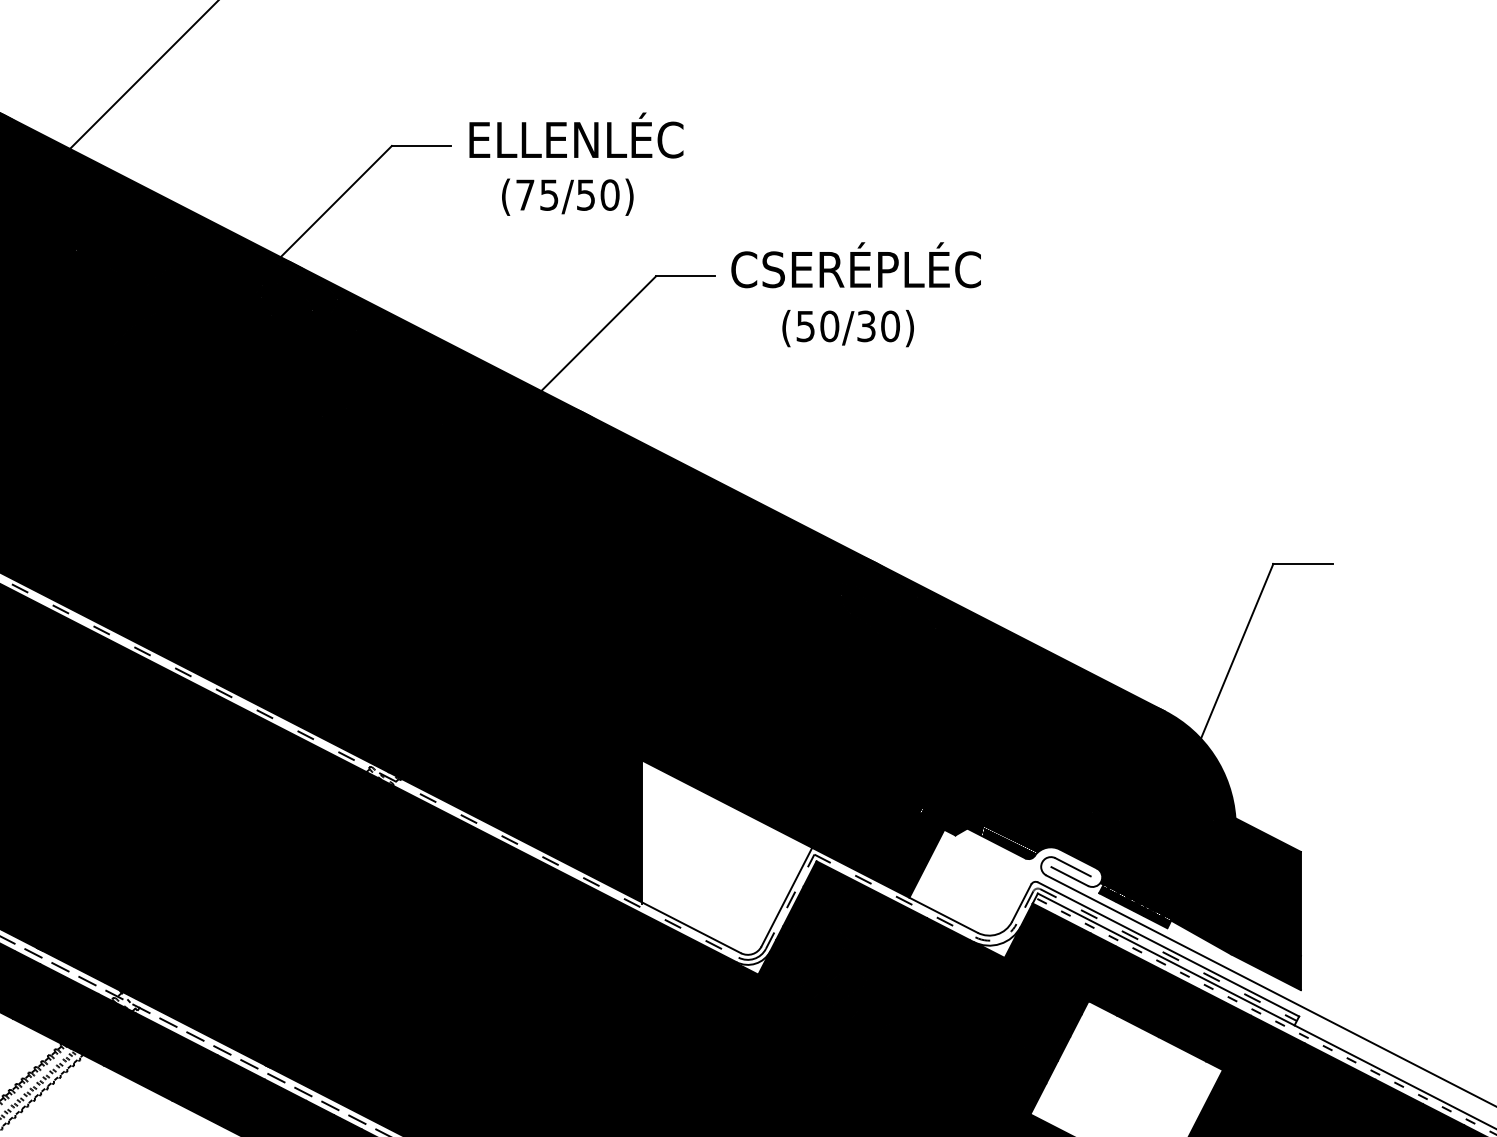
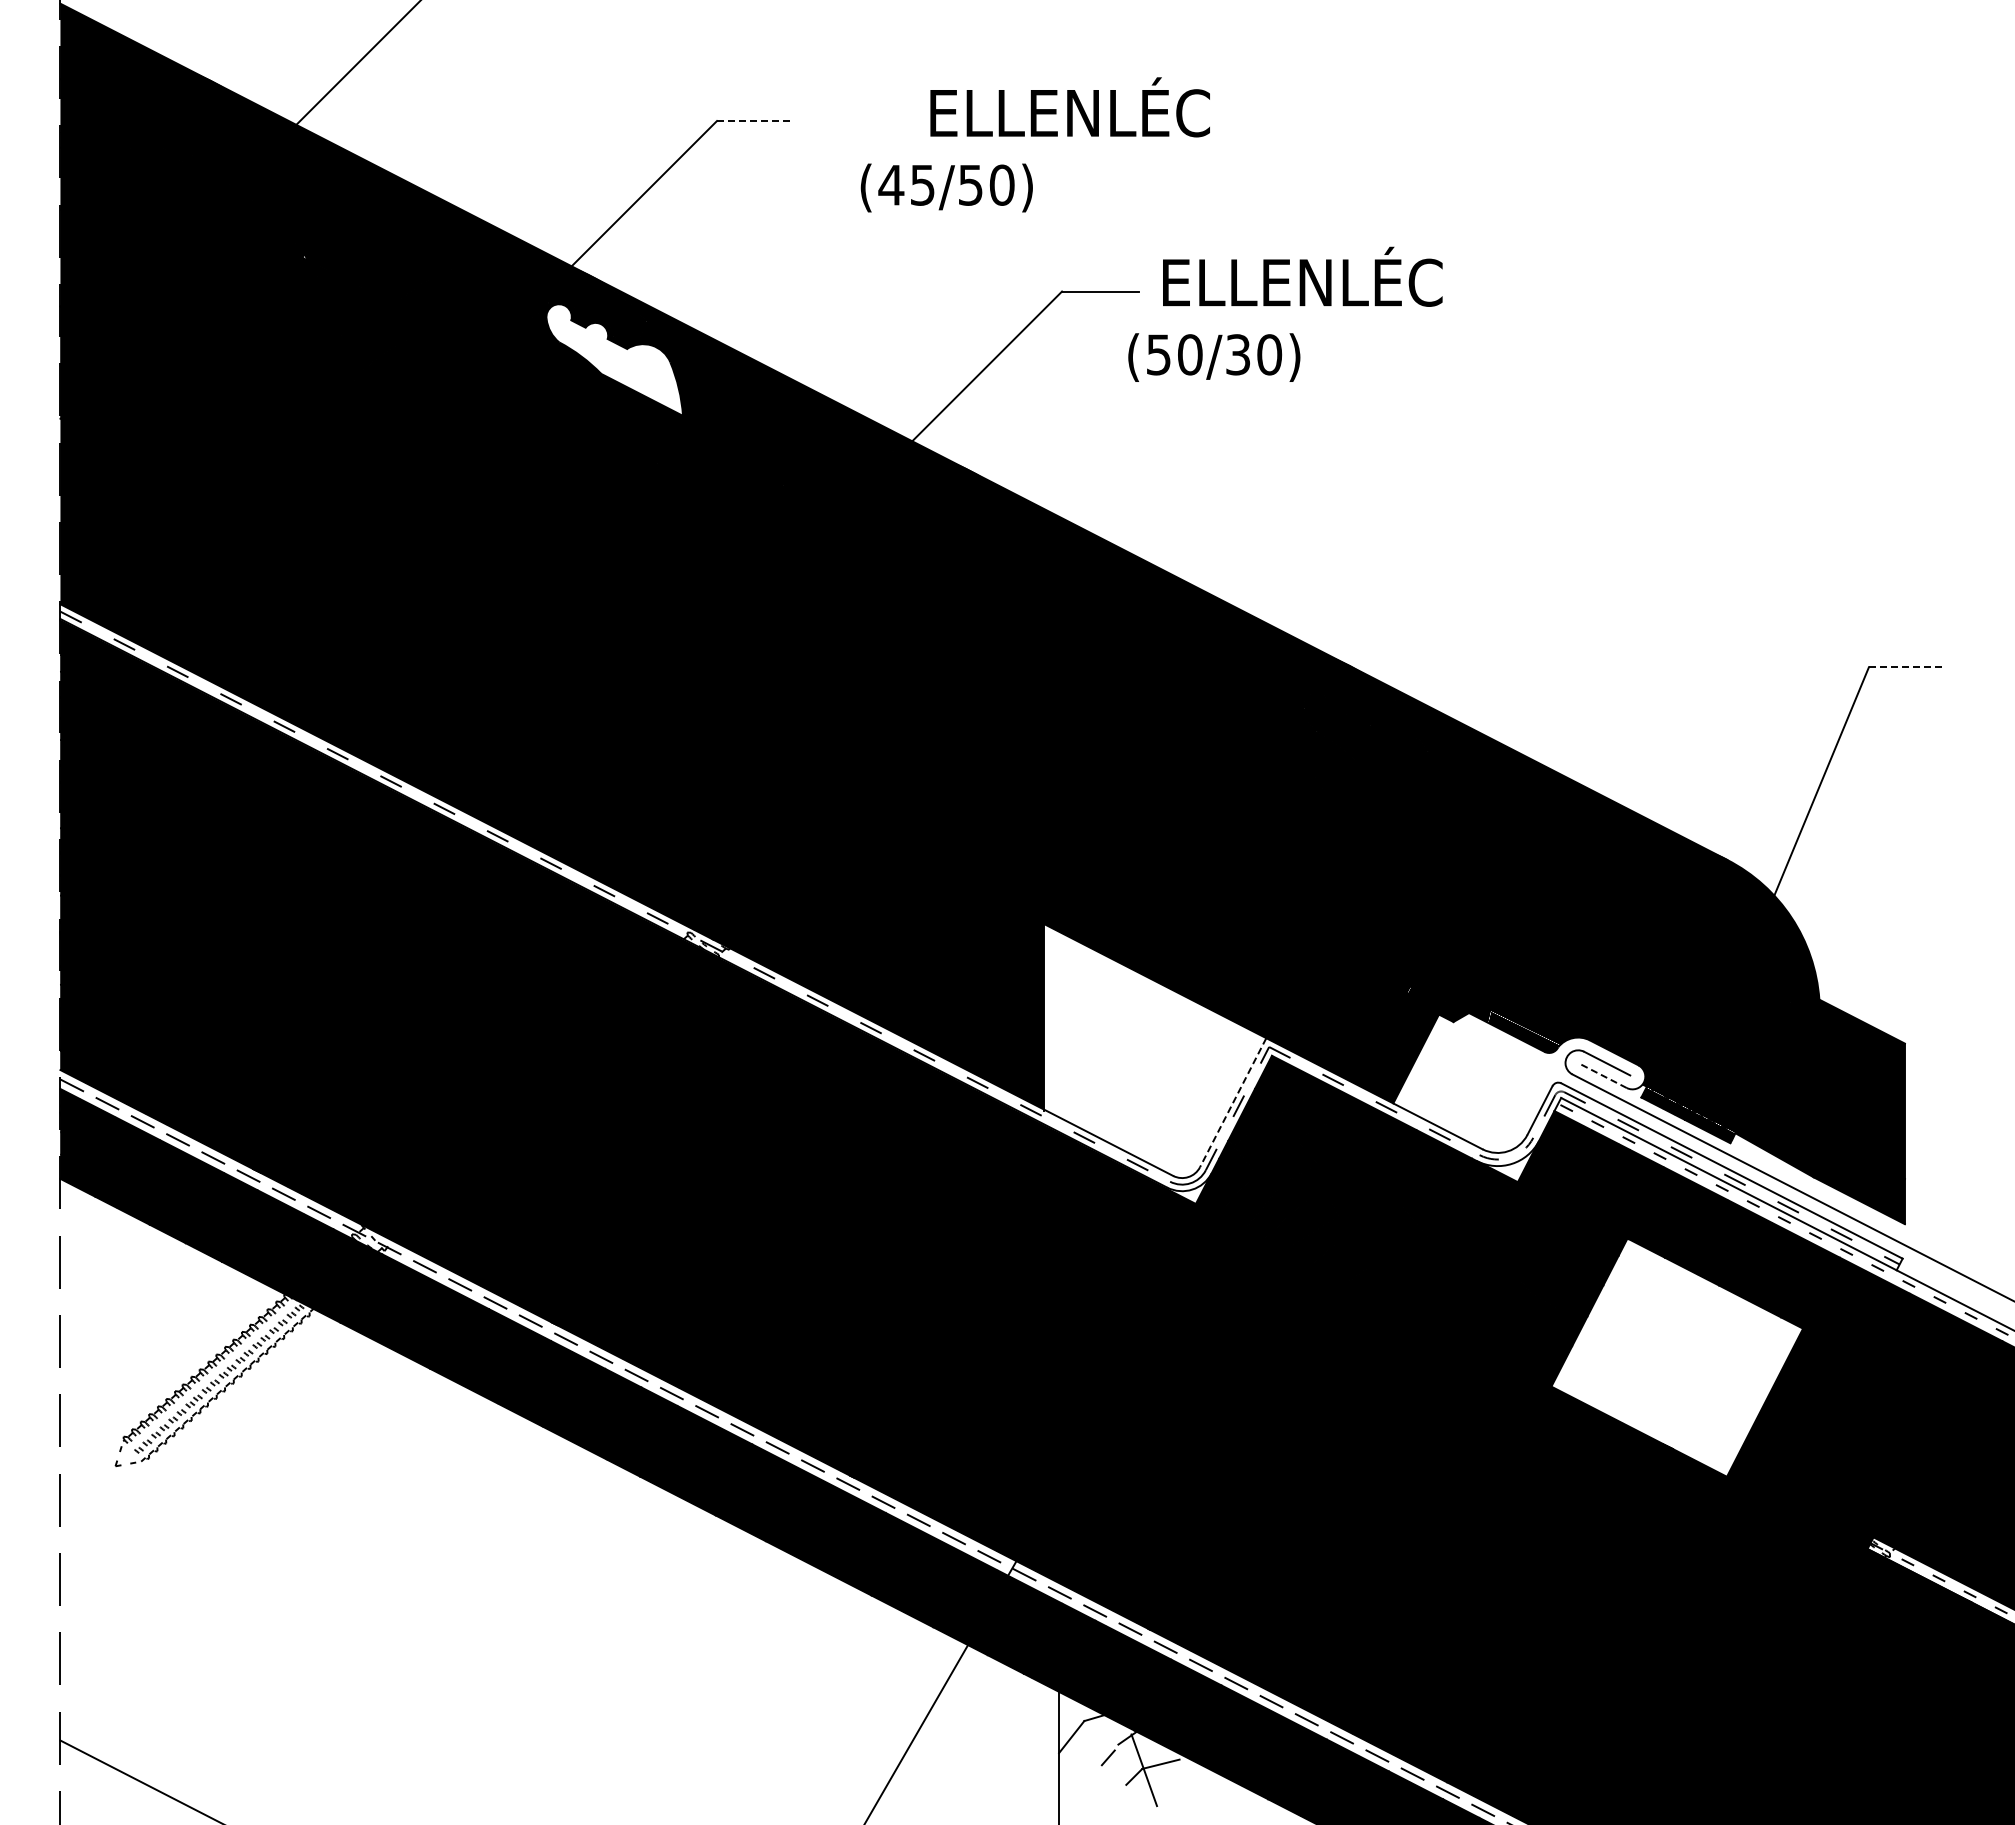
text: (575, 135) -> (1069, 107), moved
line: (421, 146) -> (755, 121), solid -> dashed
text: (525, 195) -> (891, 185), (75/50) -> (45/50)
text: (855, 264) -> (1323, 276), CSERÉPLÉC -> ELLENLÉC
fill: (313, 328) -> (614, 359), removed
text: (848, 328) -> (1214, 357), moved
line: (1302, 564) -> (1907, 667), solid -> dashed
line: (1069, 876) -> (1602, 1075), solid -> dashed
line: (787, 897) -> (1233, 1102), solid -> dashed

